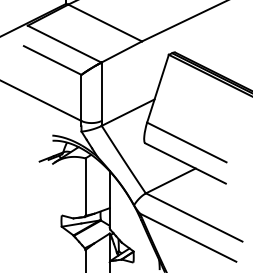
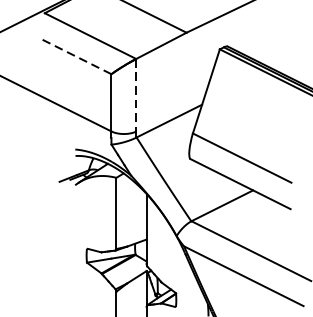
line: (52, 60) -> (75, 56), solid -> dashed
line: (101, 92) -> (136, 96), solid -> dashed

